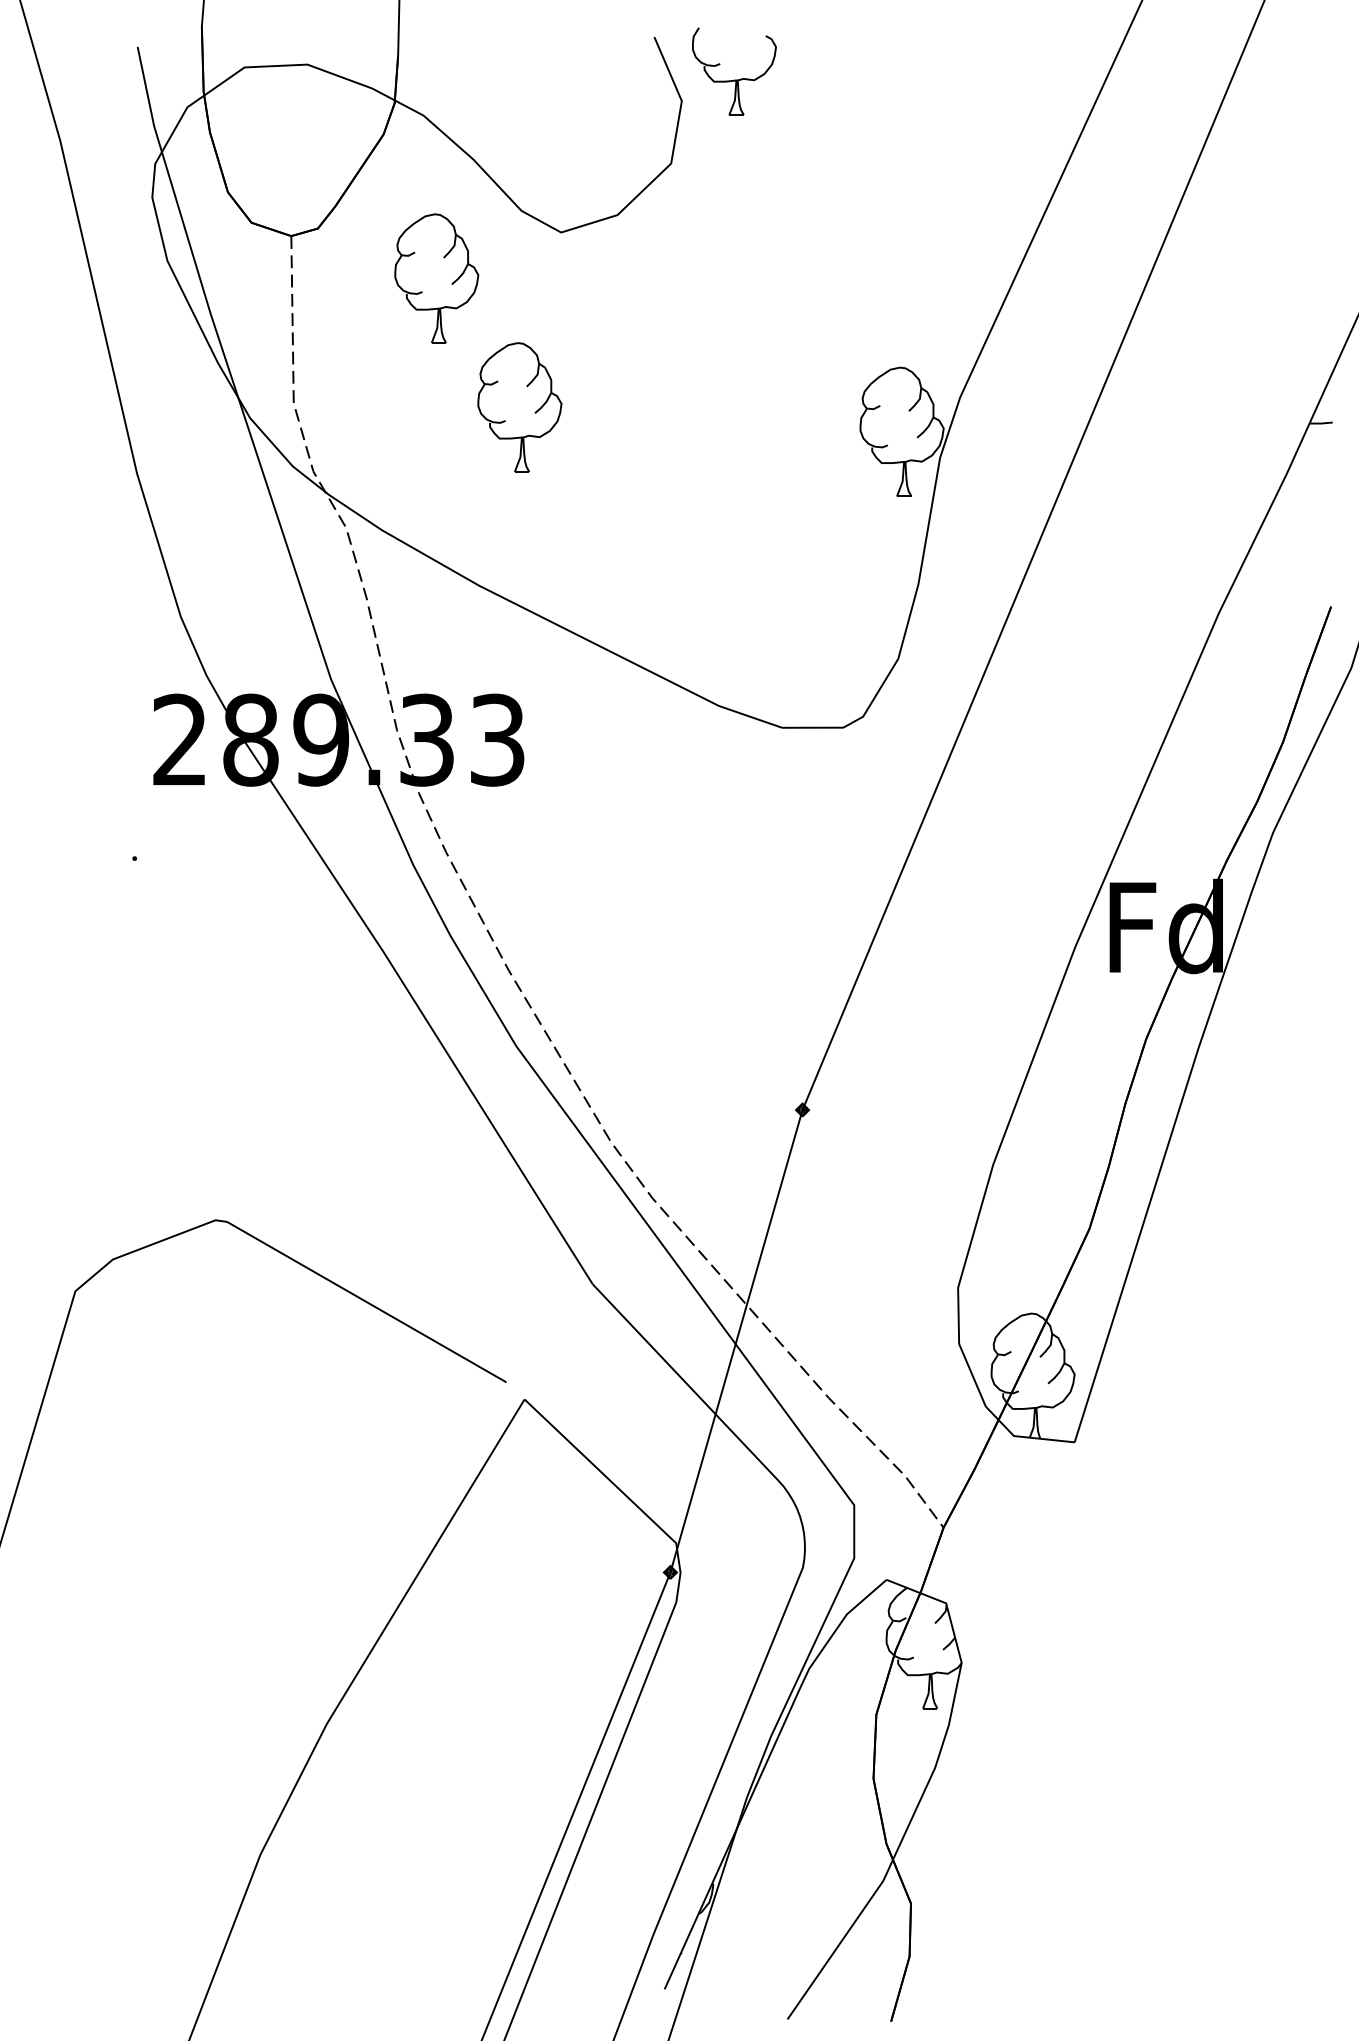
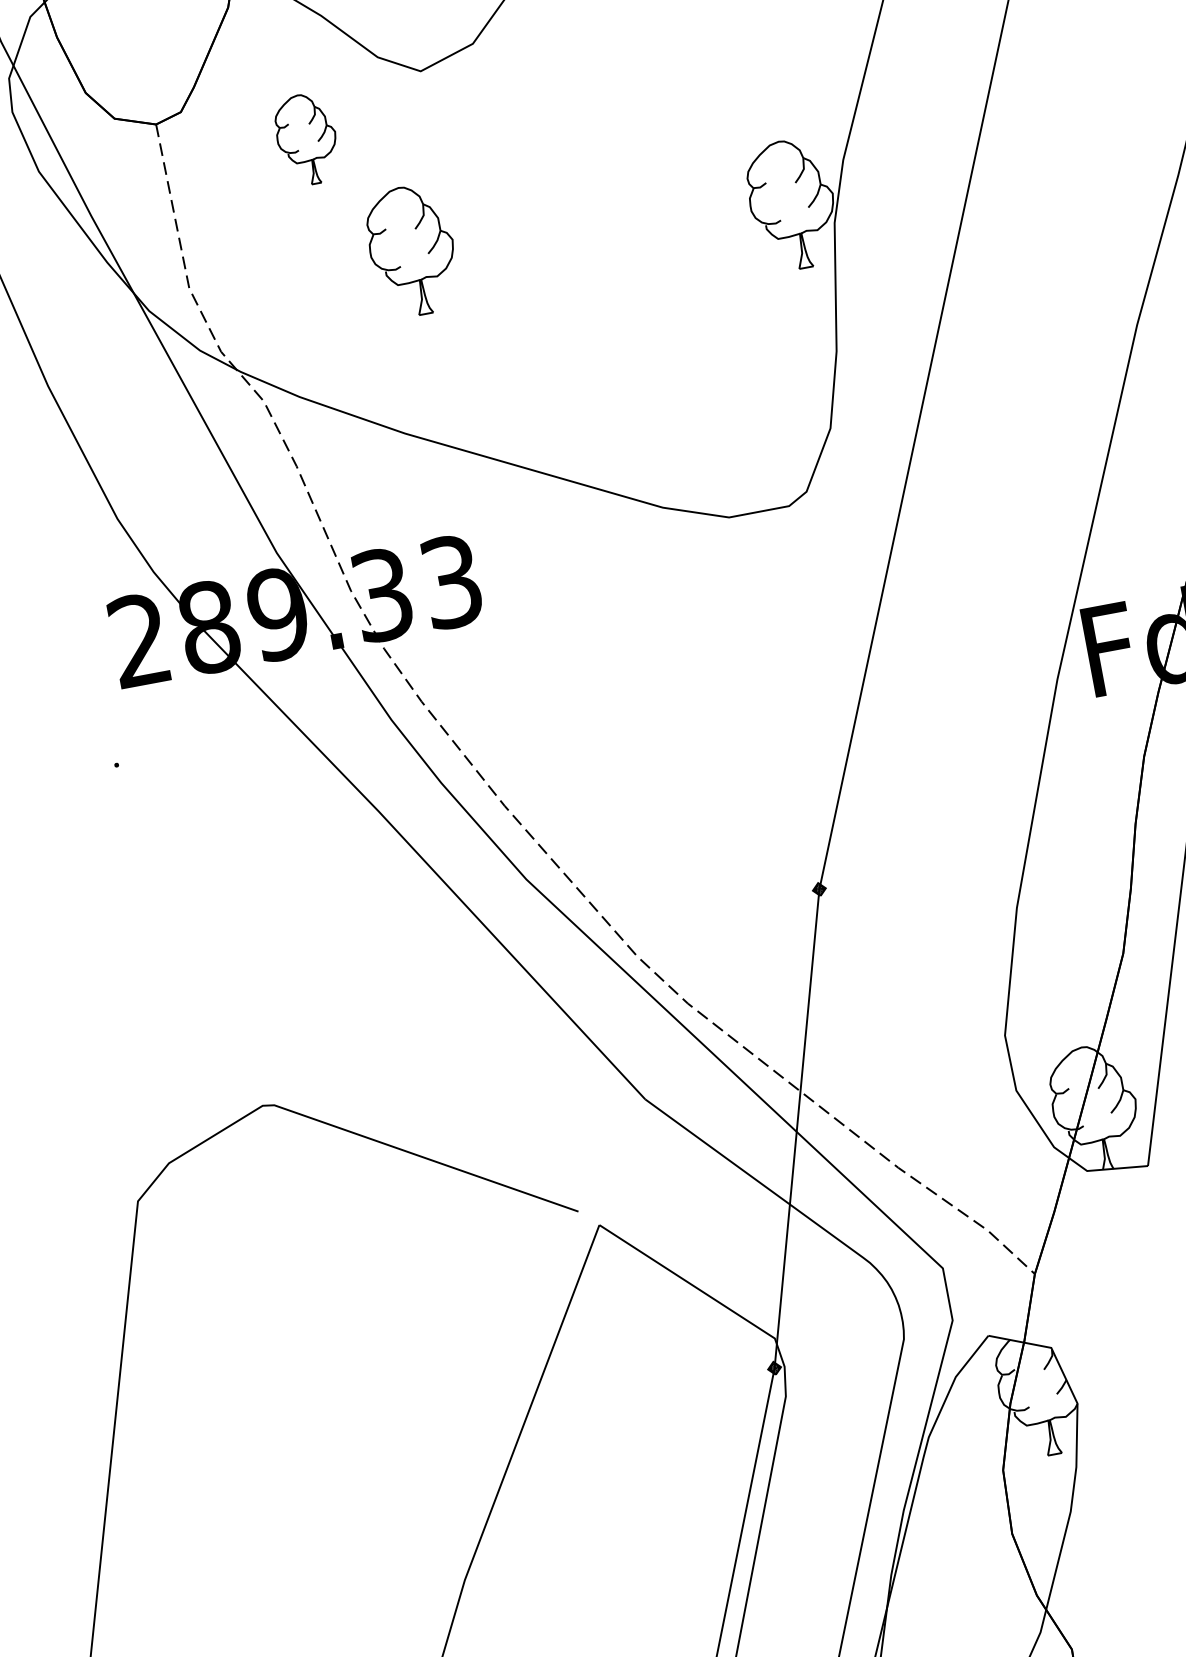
part: (436, 278) -> (306, 139), size x0.7

